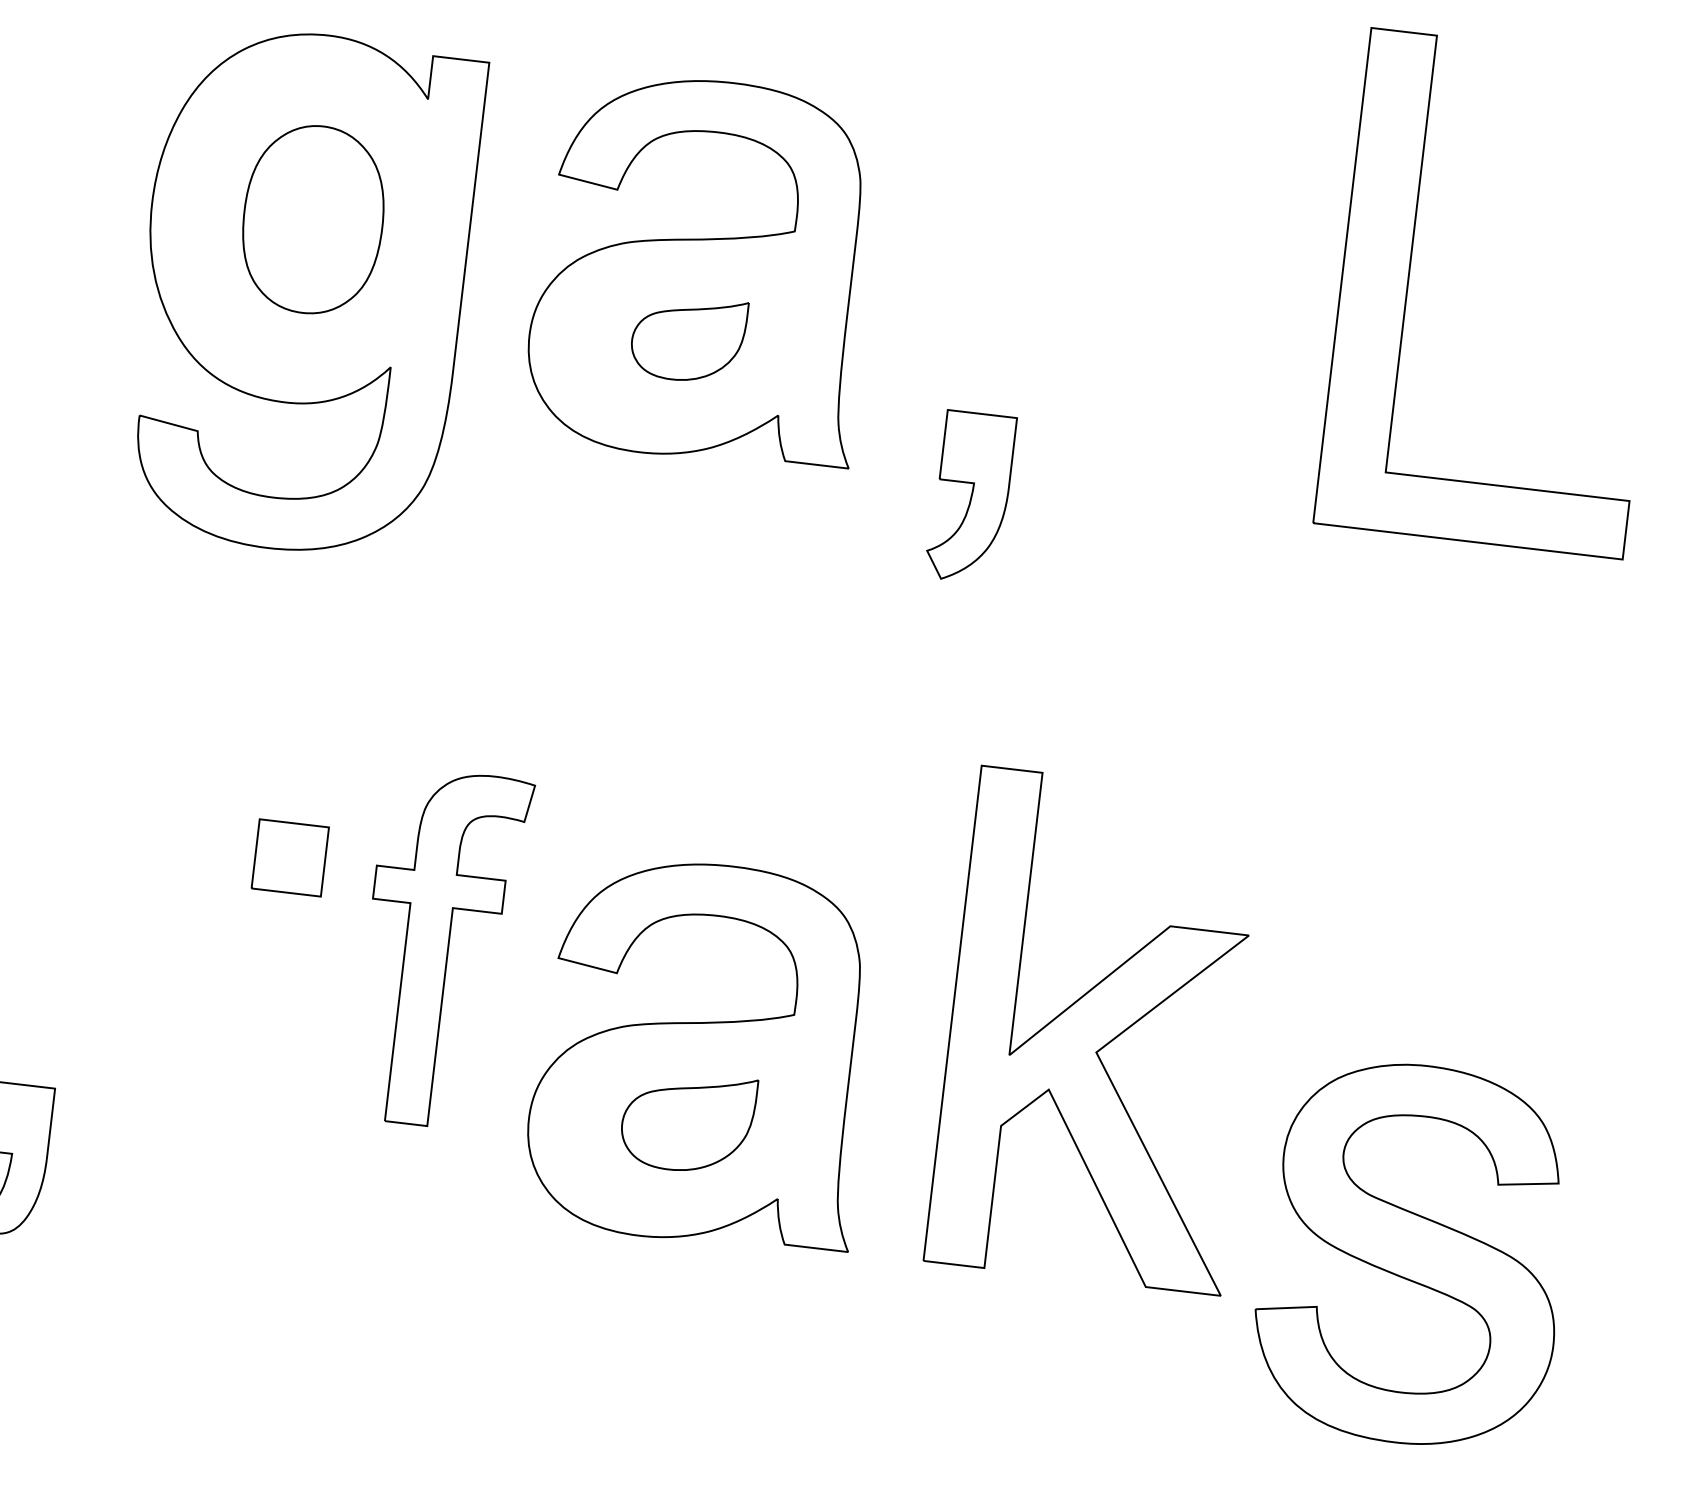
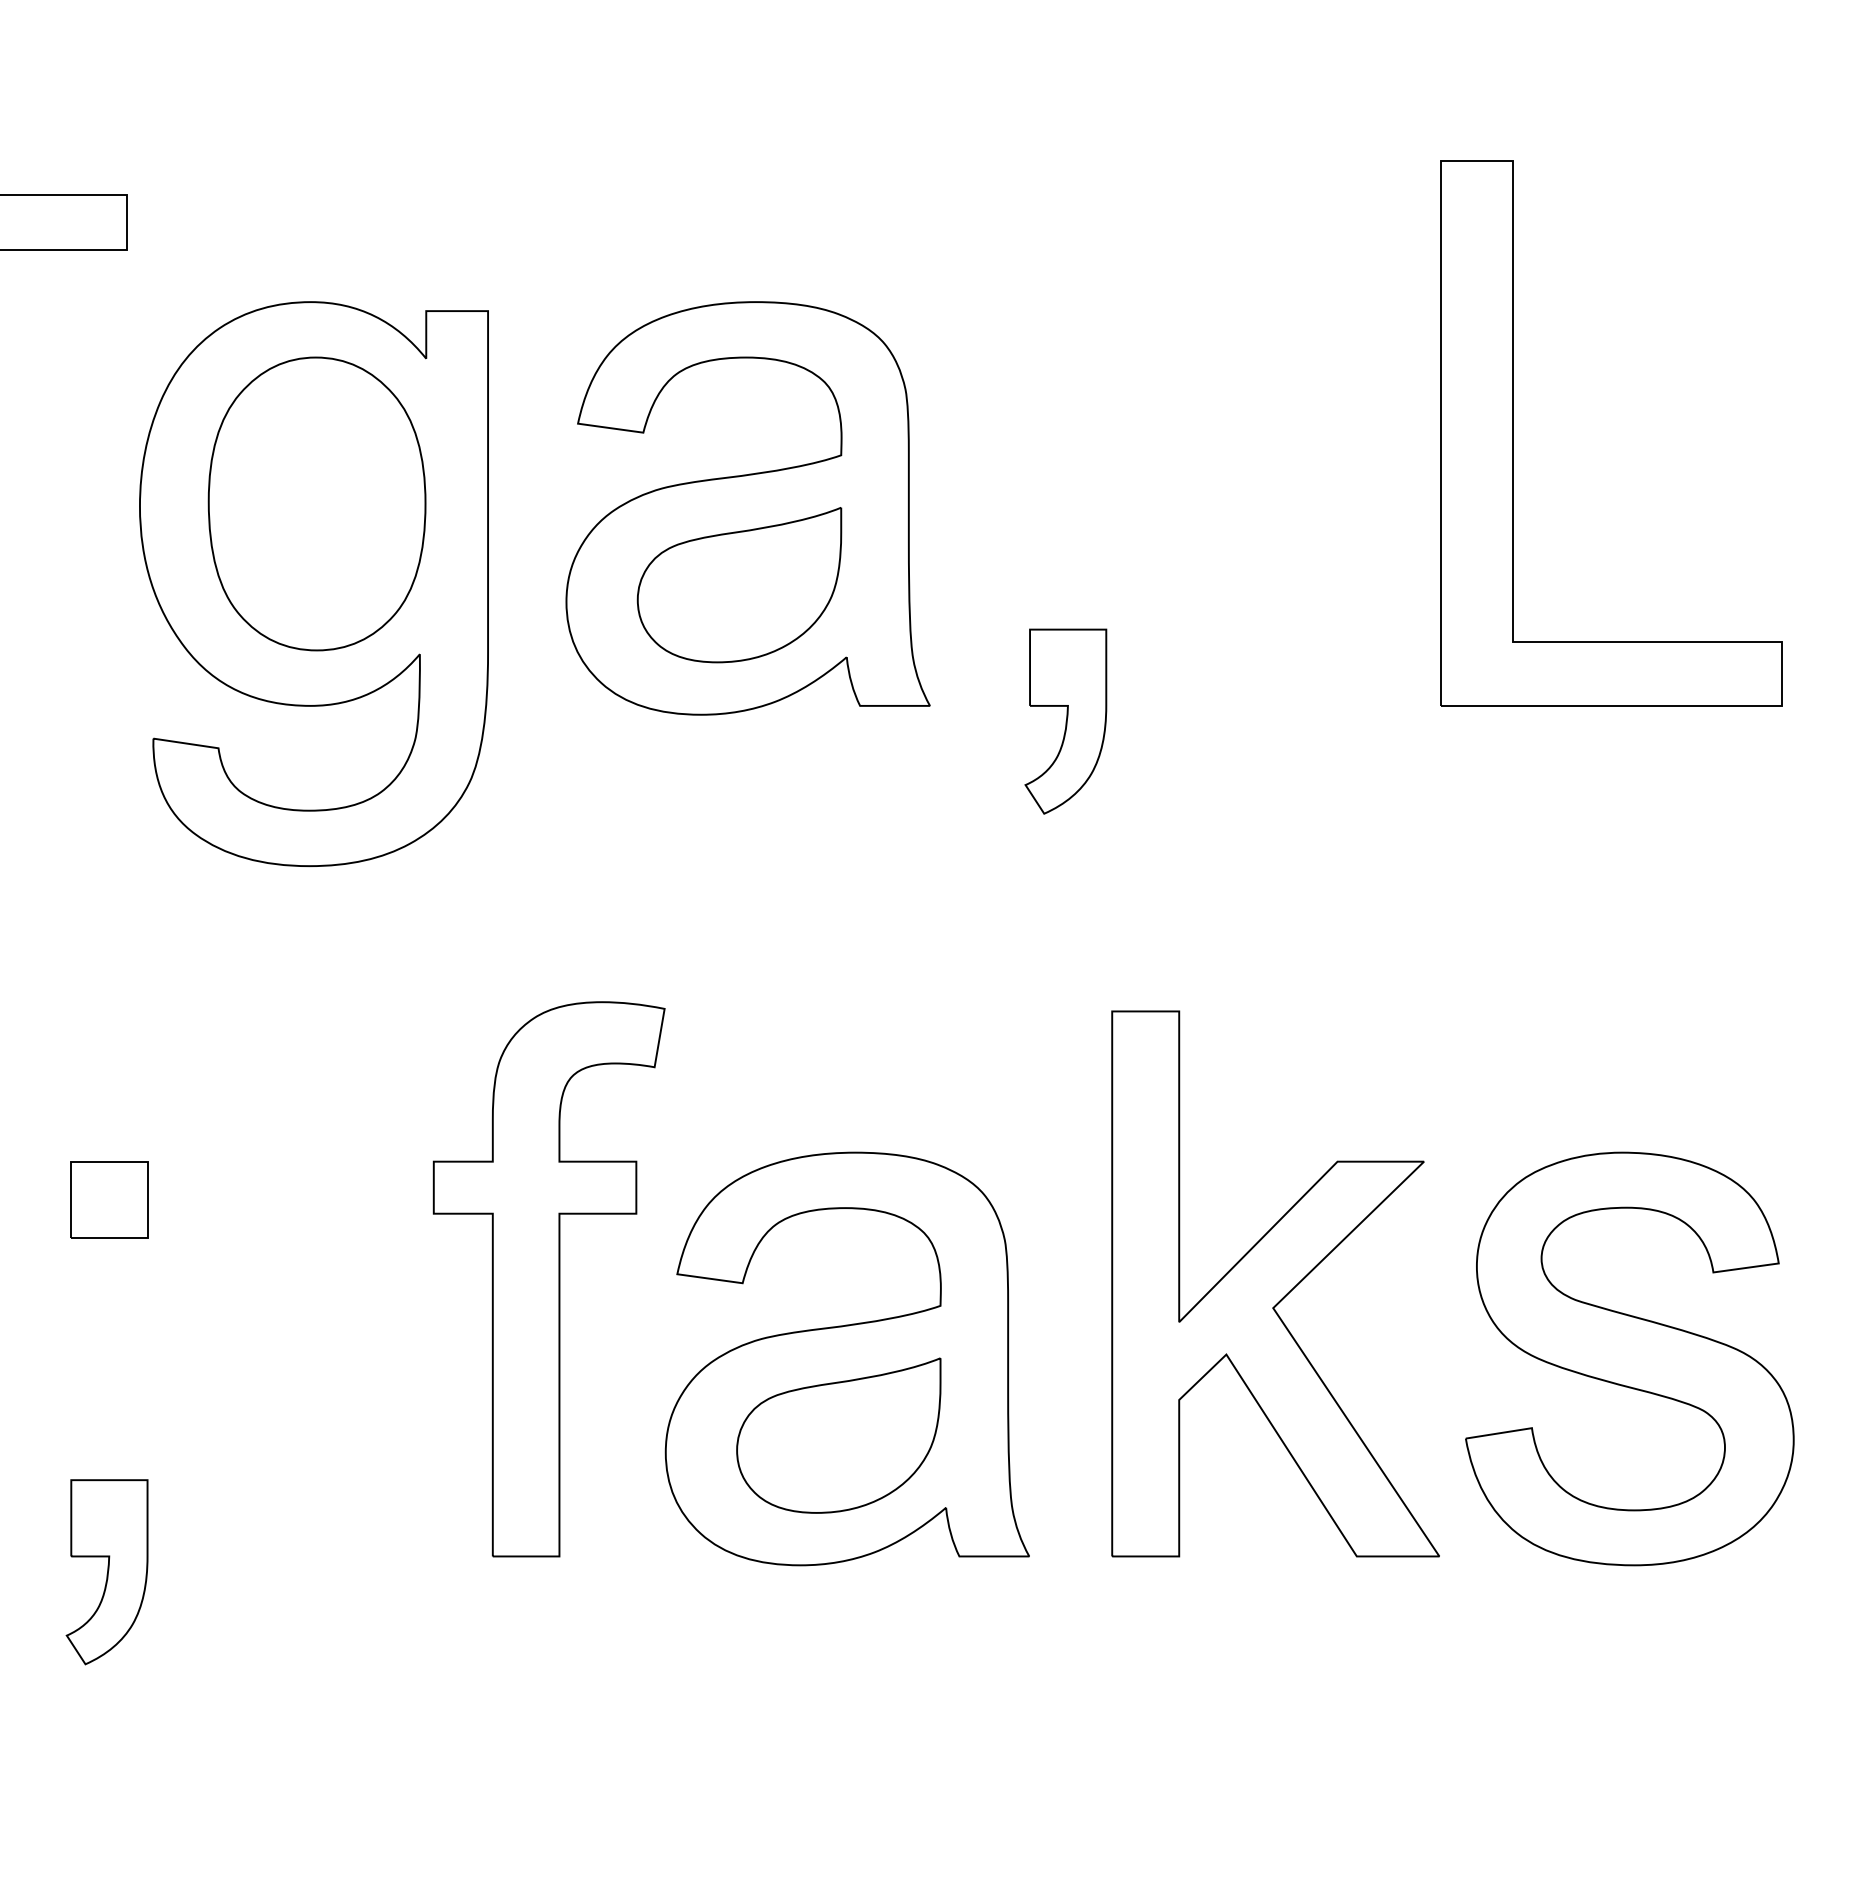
part: (312, 219) -> (316, 503), size x1.43
part: (688, 338) -> (739, 585), size x1.67
part: (290, 857) -> (109, 1199), moved
part: (440, 949) -> (548, 1279), size x1.43
part: (687, 1121) -> (838, 1435), size x1.43
part: (1412, 1253) -> (1629, 1358), moved

